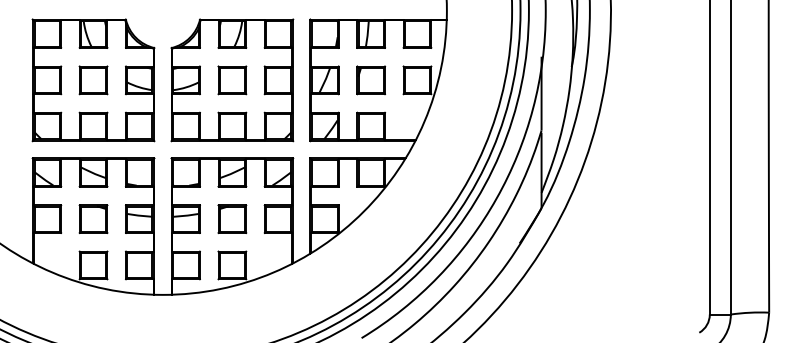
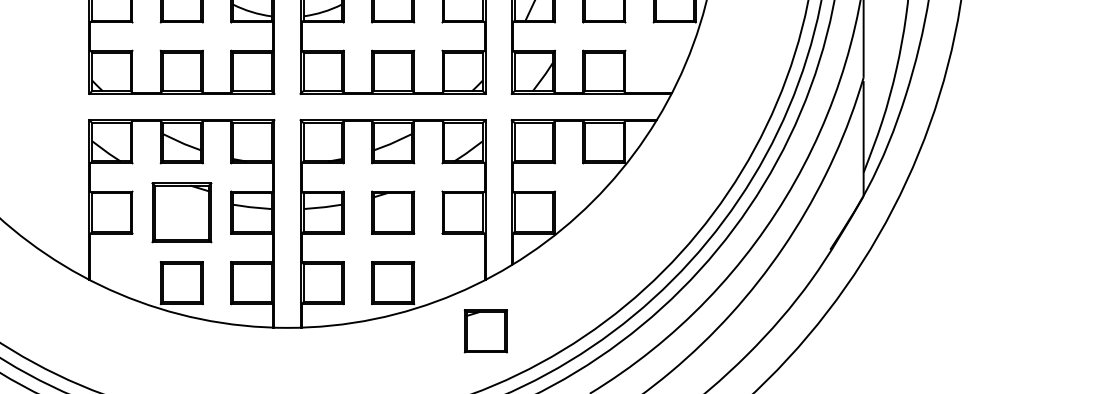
part: (93, 218) -> (181, 211), size x1.4
part: (293, 296) -> (486, 330), added

